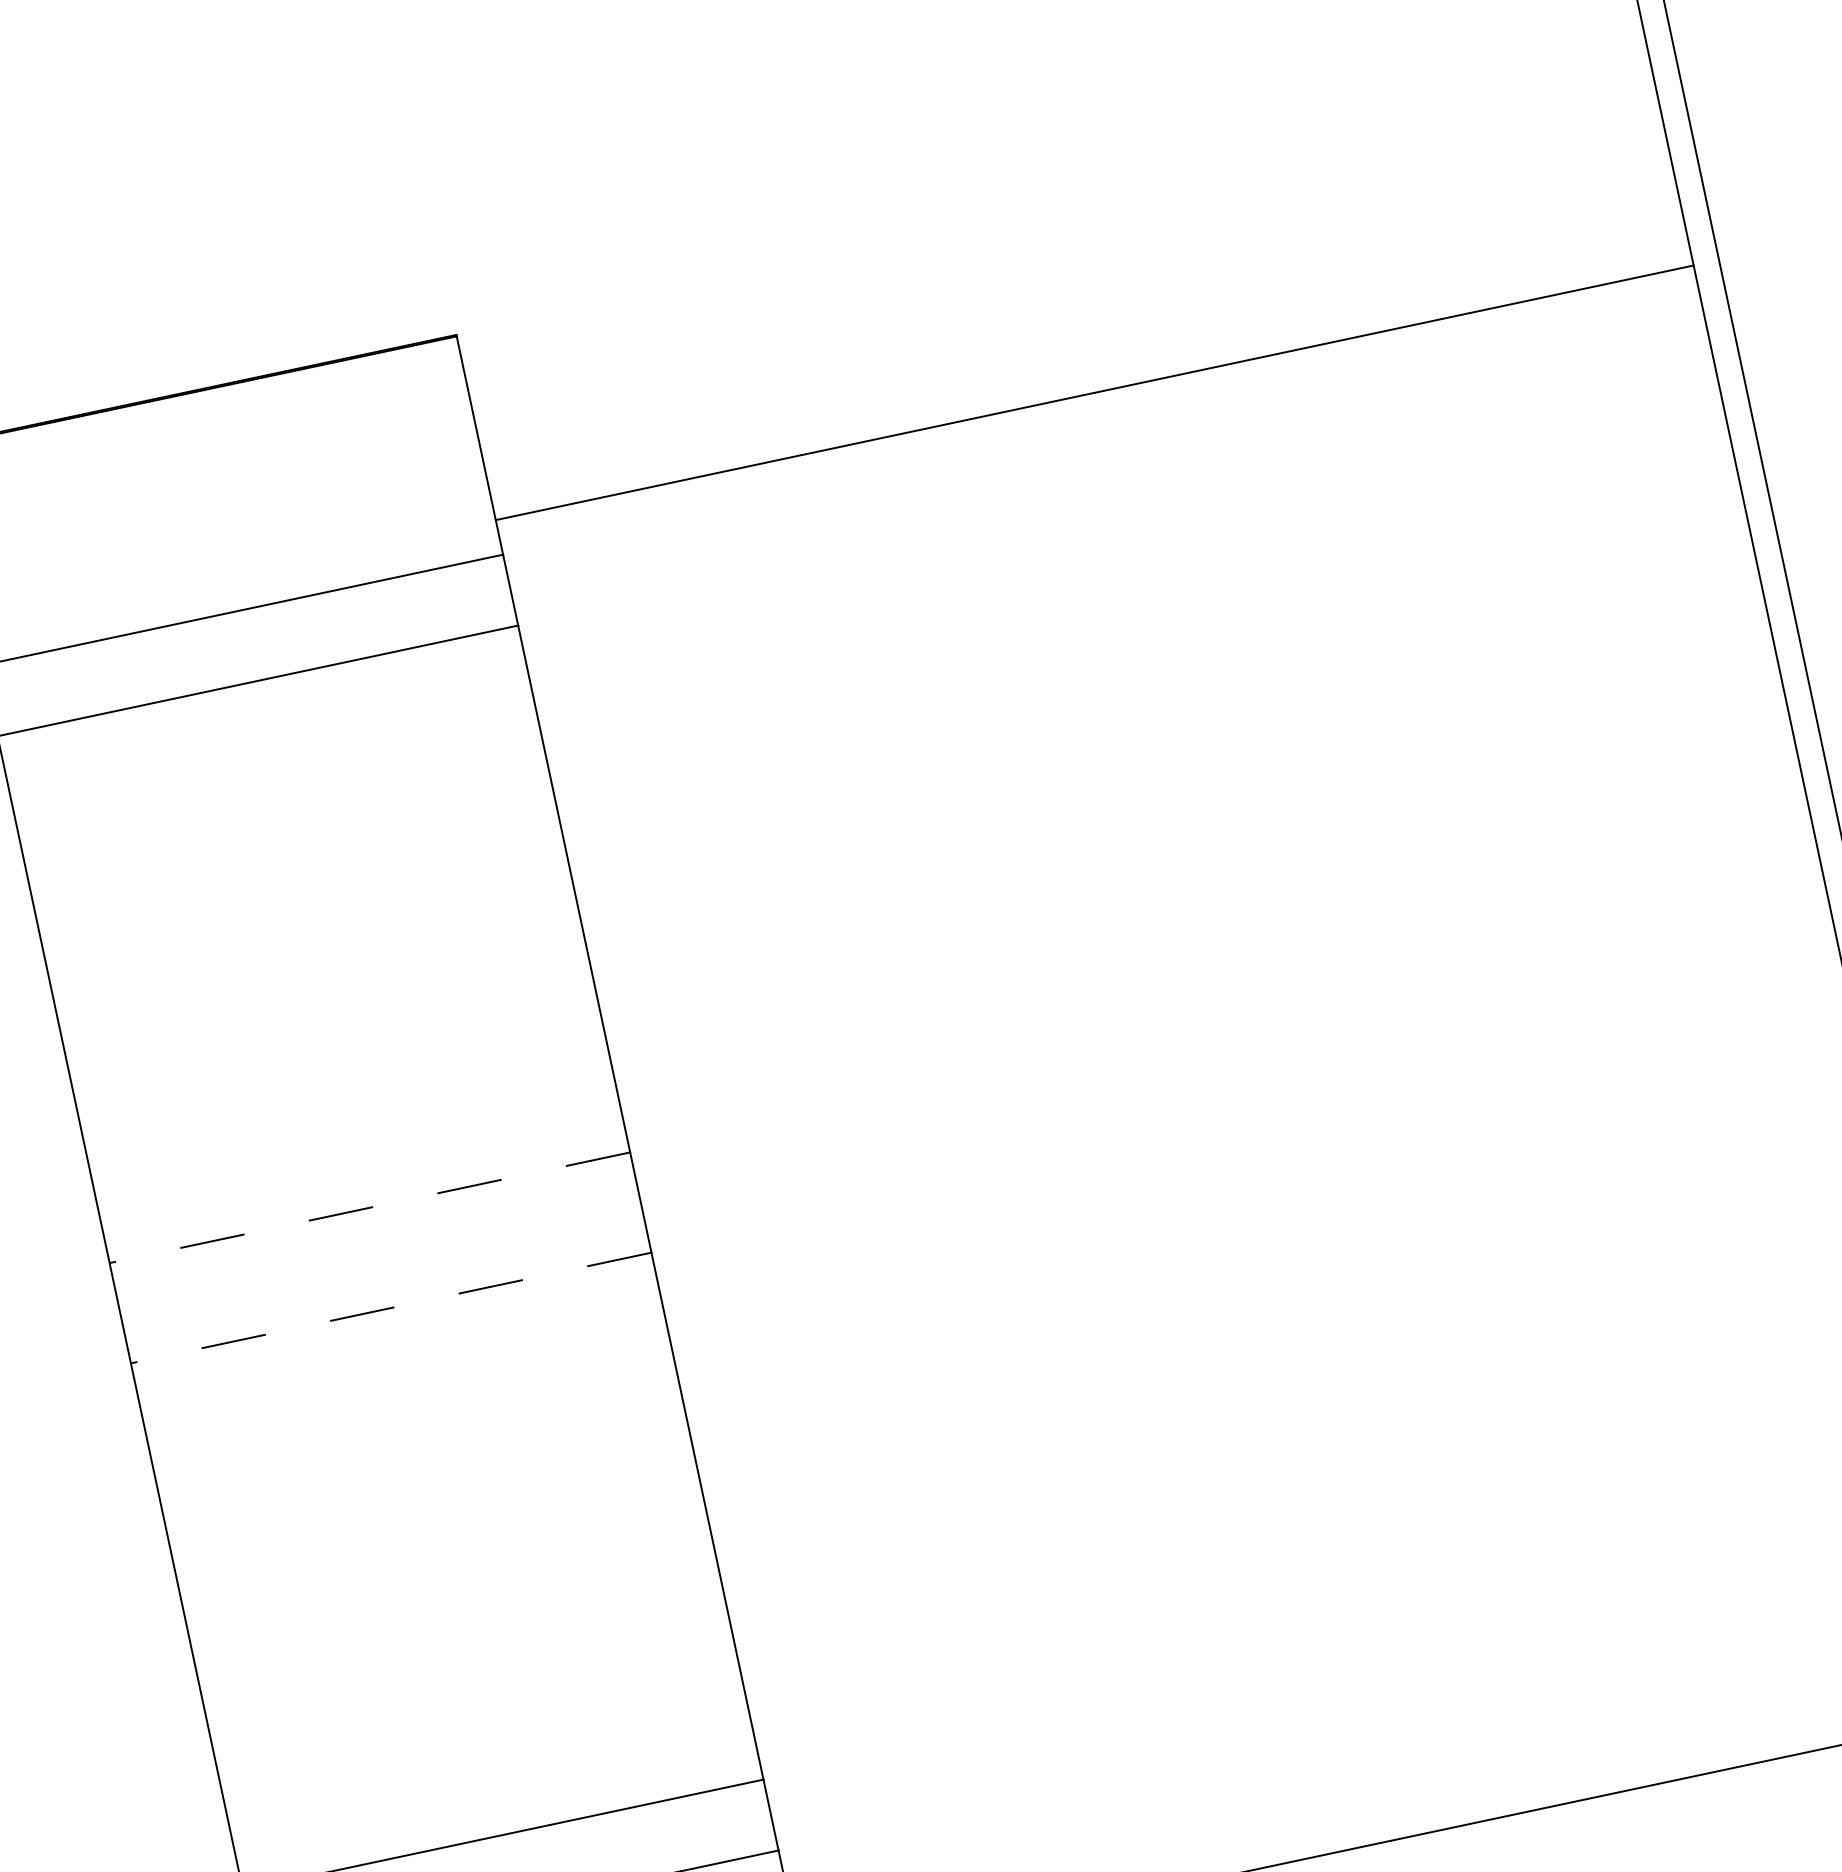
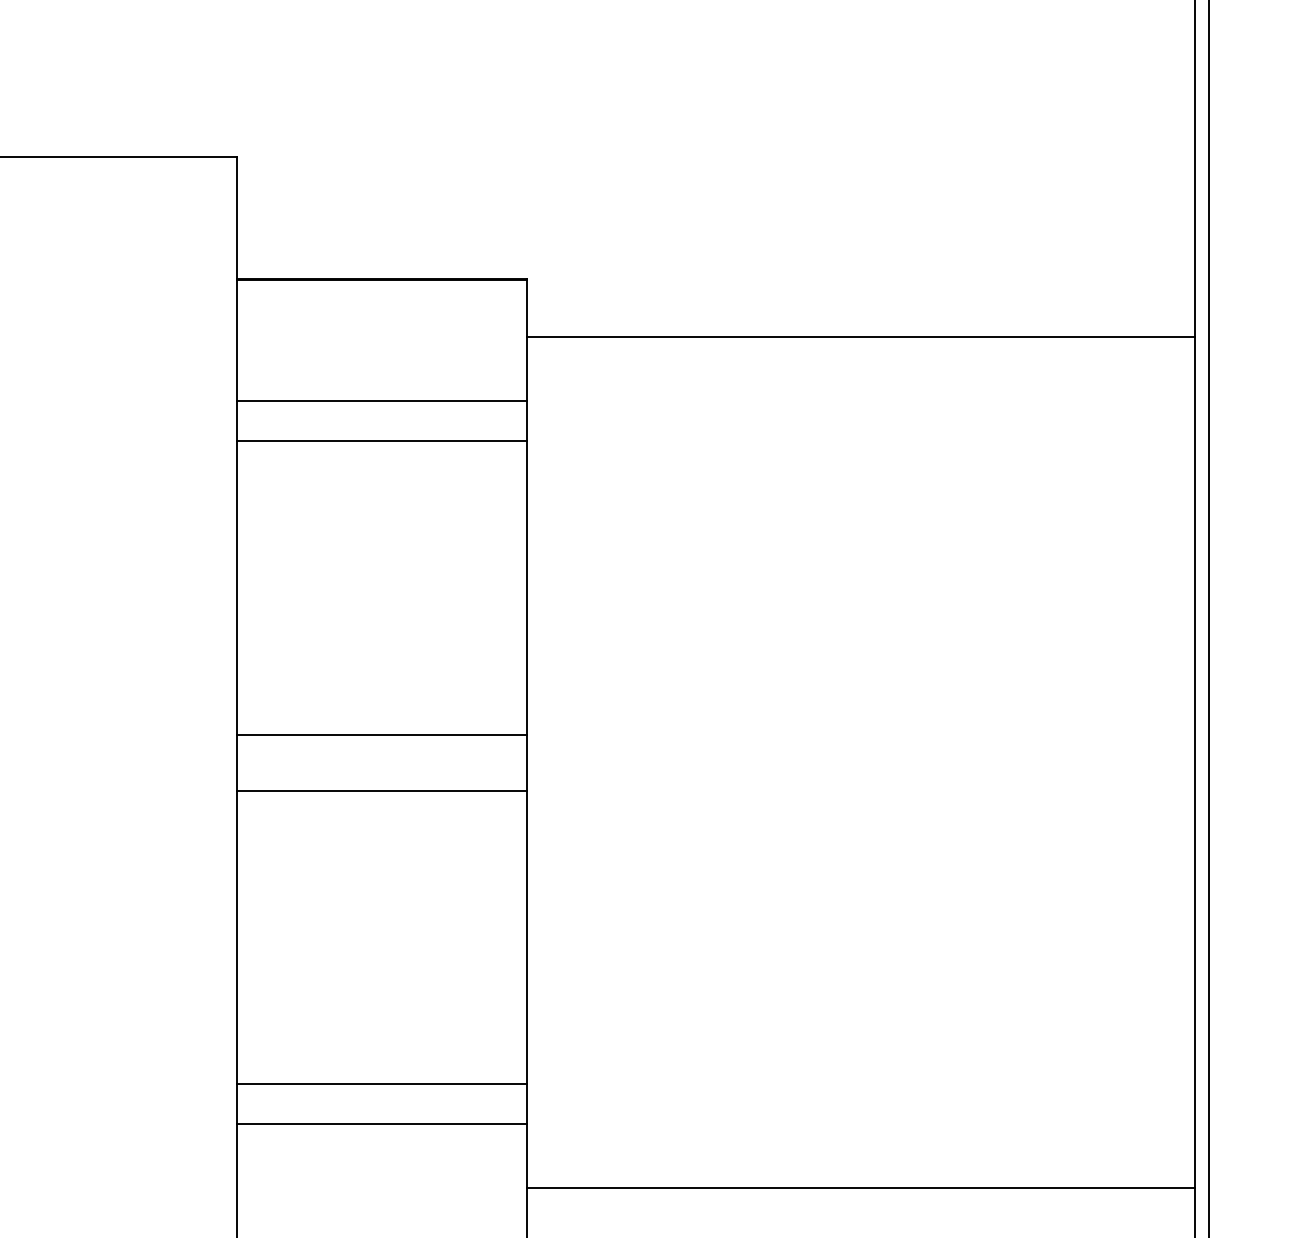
line: (1094, 393) -> (860, 337), moved
line: (369, 1207) -> (381, 734), dashed -> solid
line: (390, 1308) -> (381, 790), dashed -> solid

